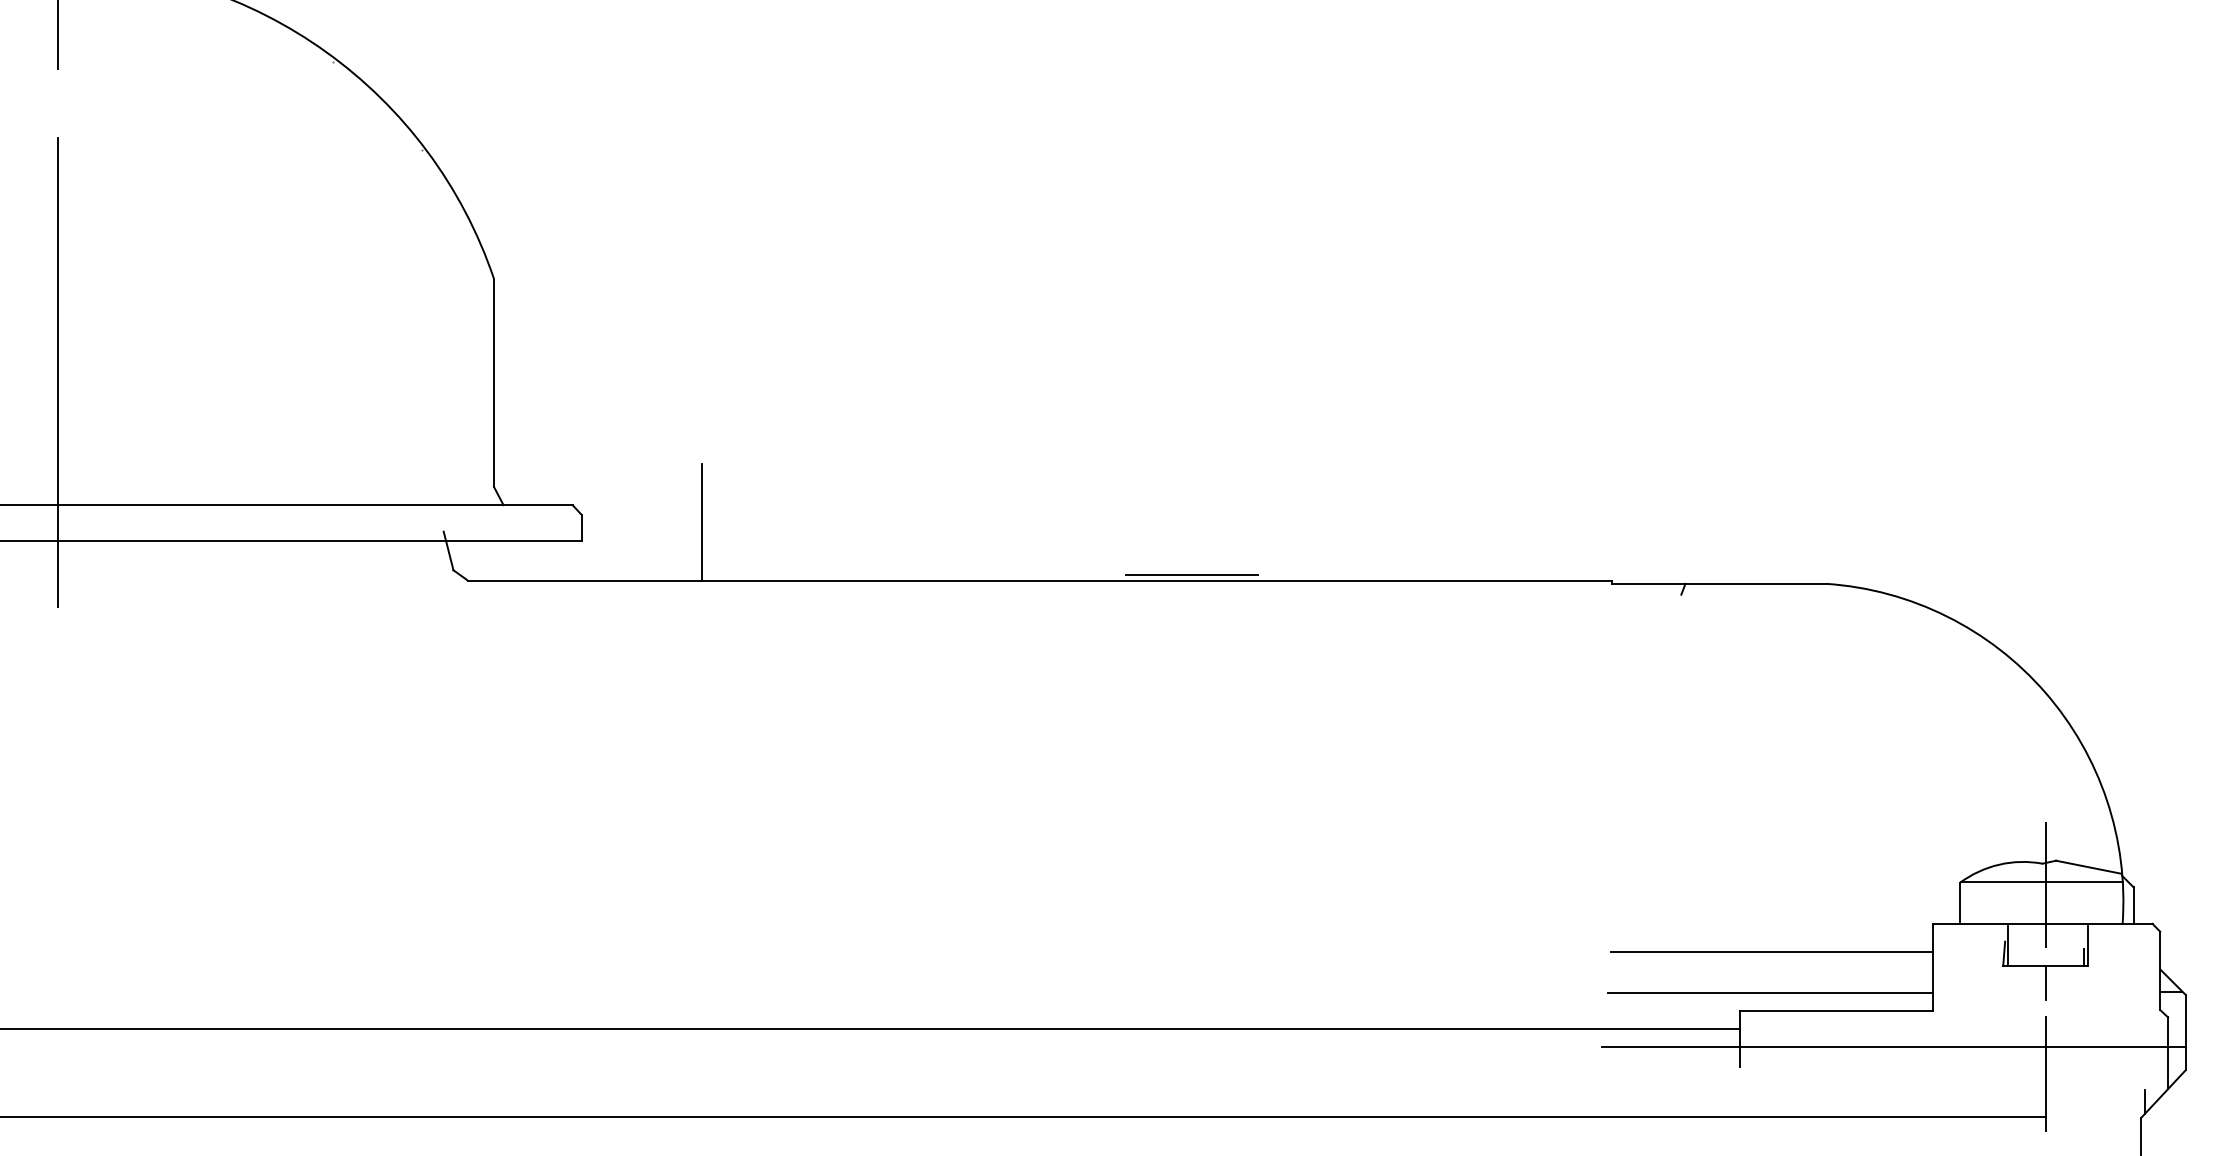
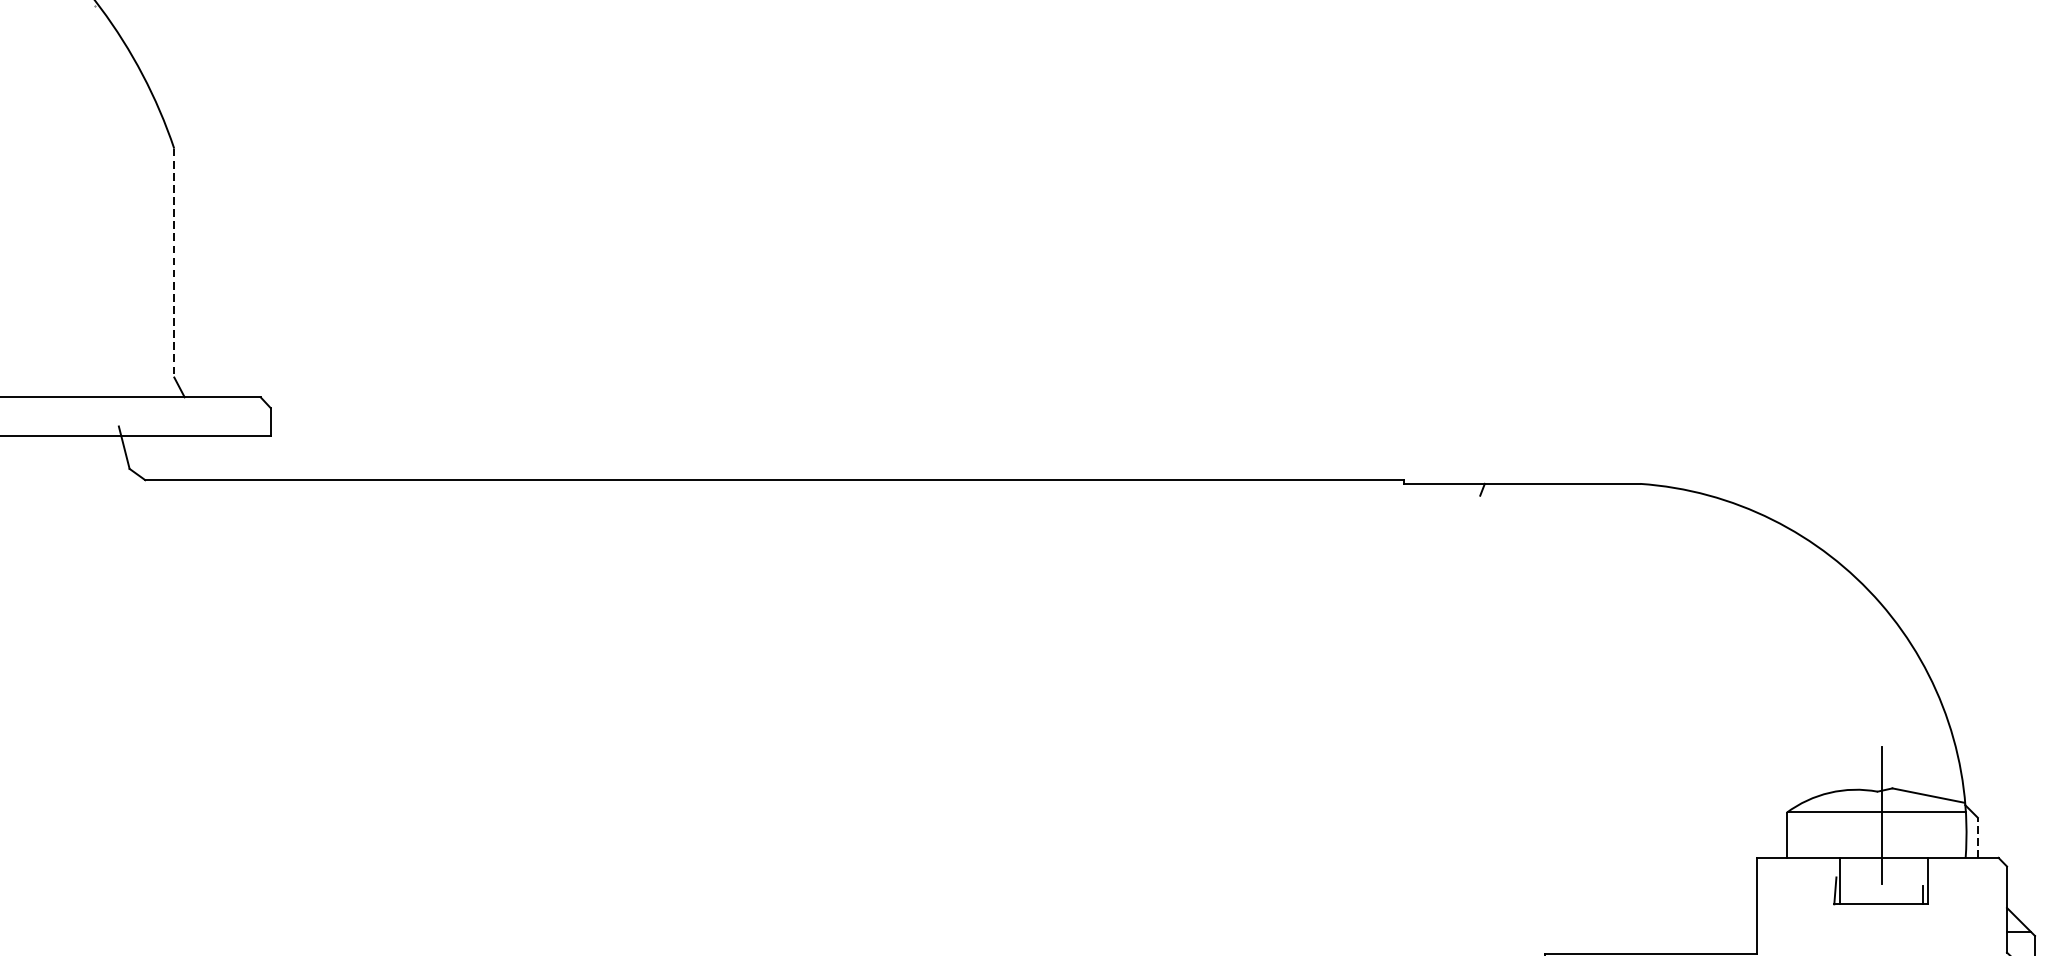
line: (494, 383) -> (174, 263), solid -> dashed
line: (702, 522) -> (403, 416), removed
line: (1191, 574) -> (941, 473), removed
line: (2133, 905) -> (1977, 837), solid -> dashed
line: (1771, 951) -> (1579, 888), removed
line: (2046, 983) -> (1881, 923), removed
line: (1770, 992) -> (1578, 933), removed

